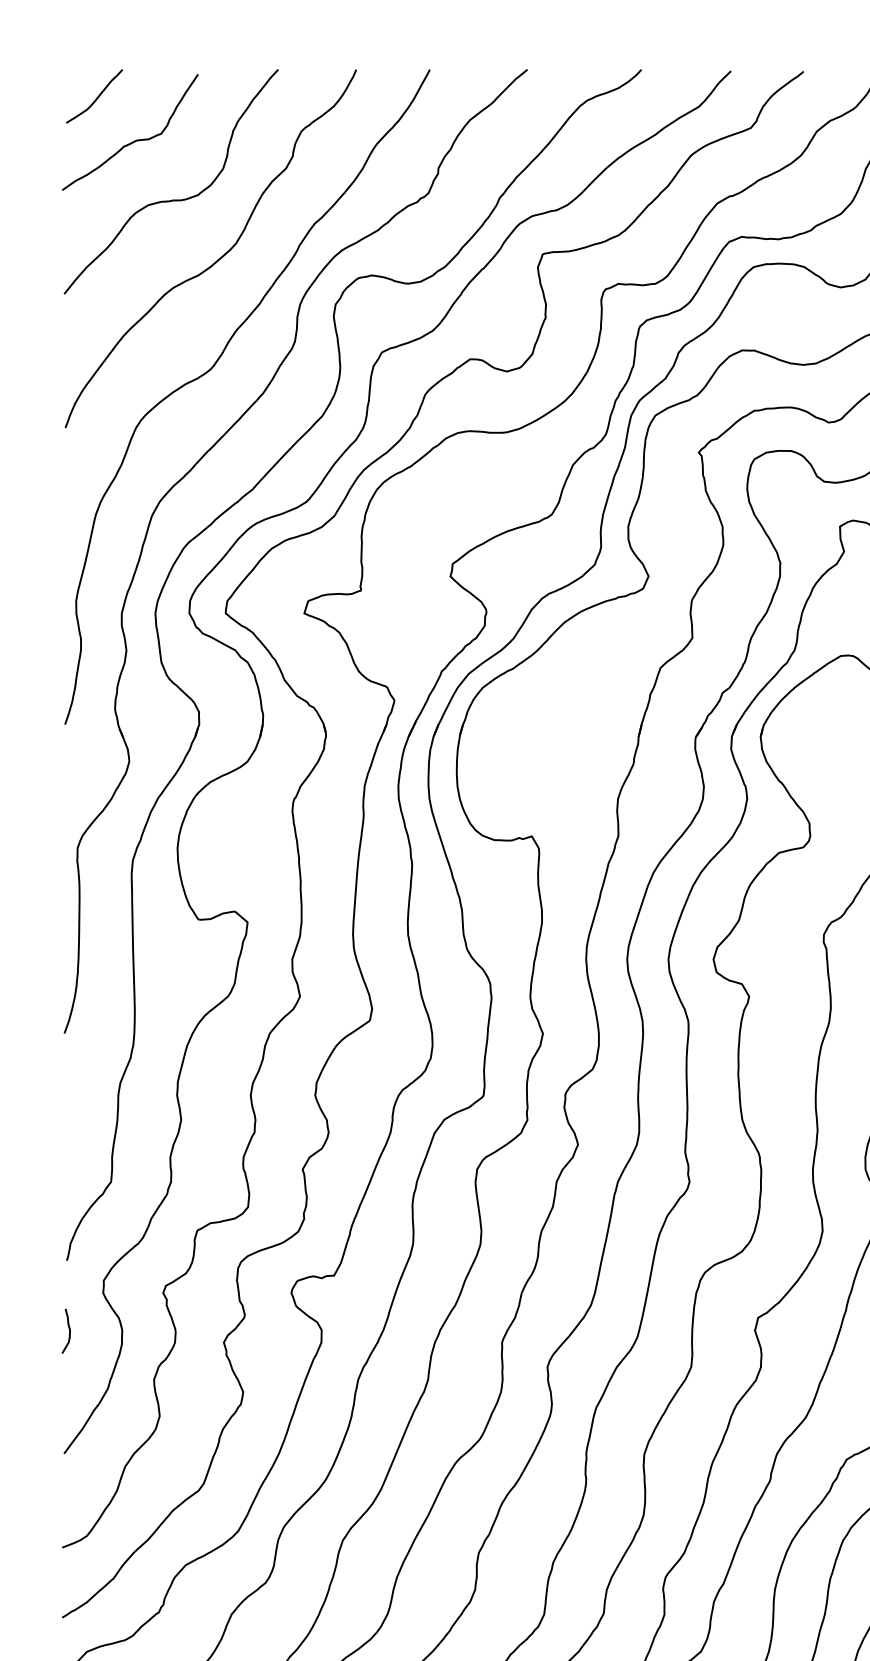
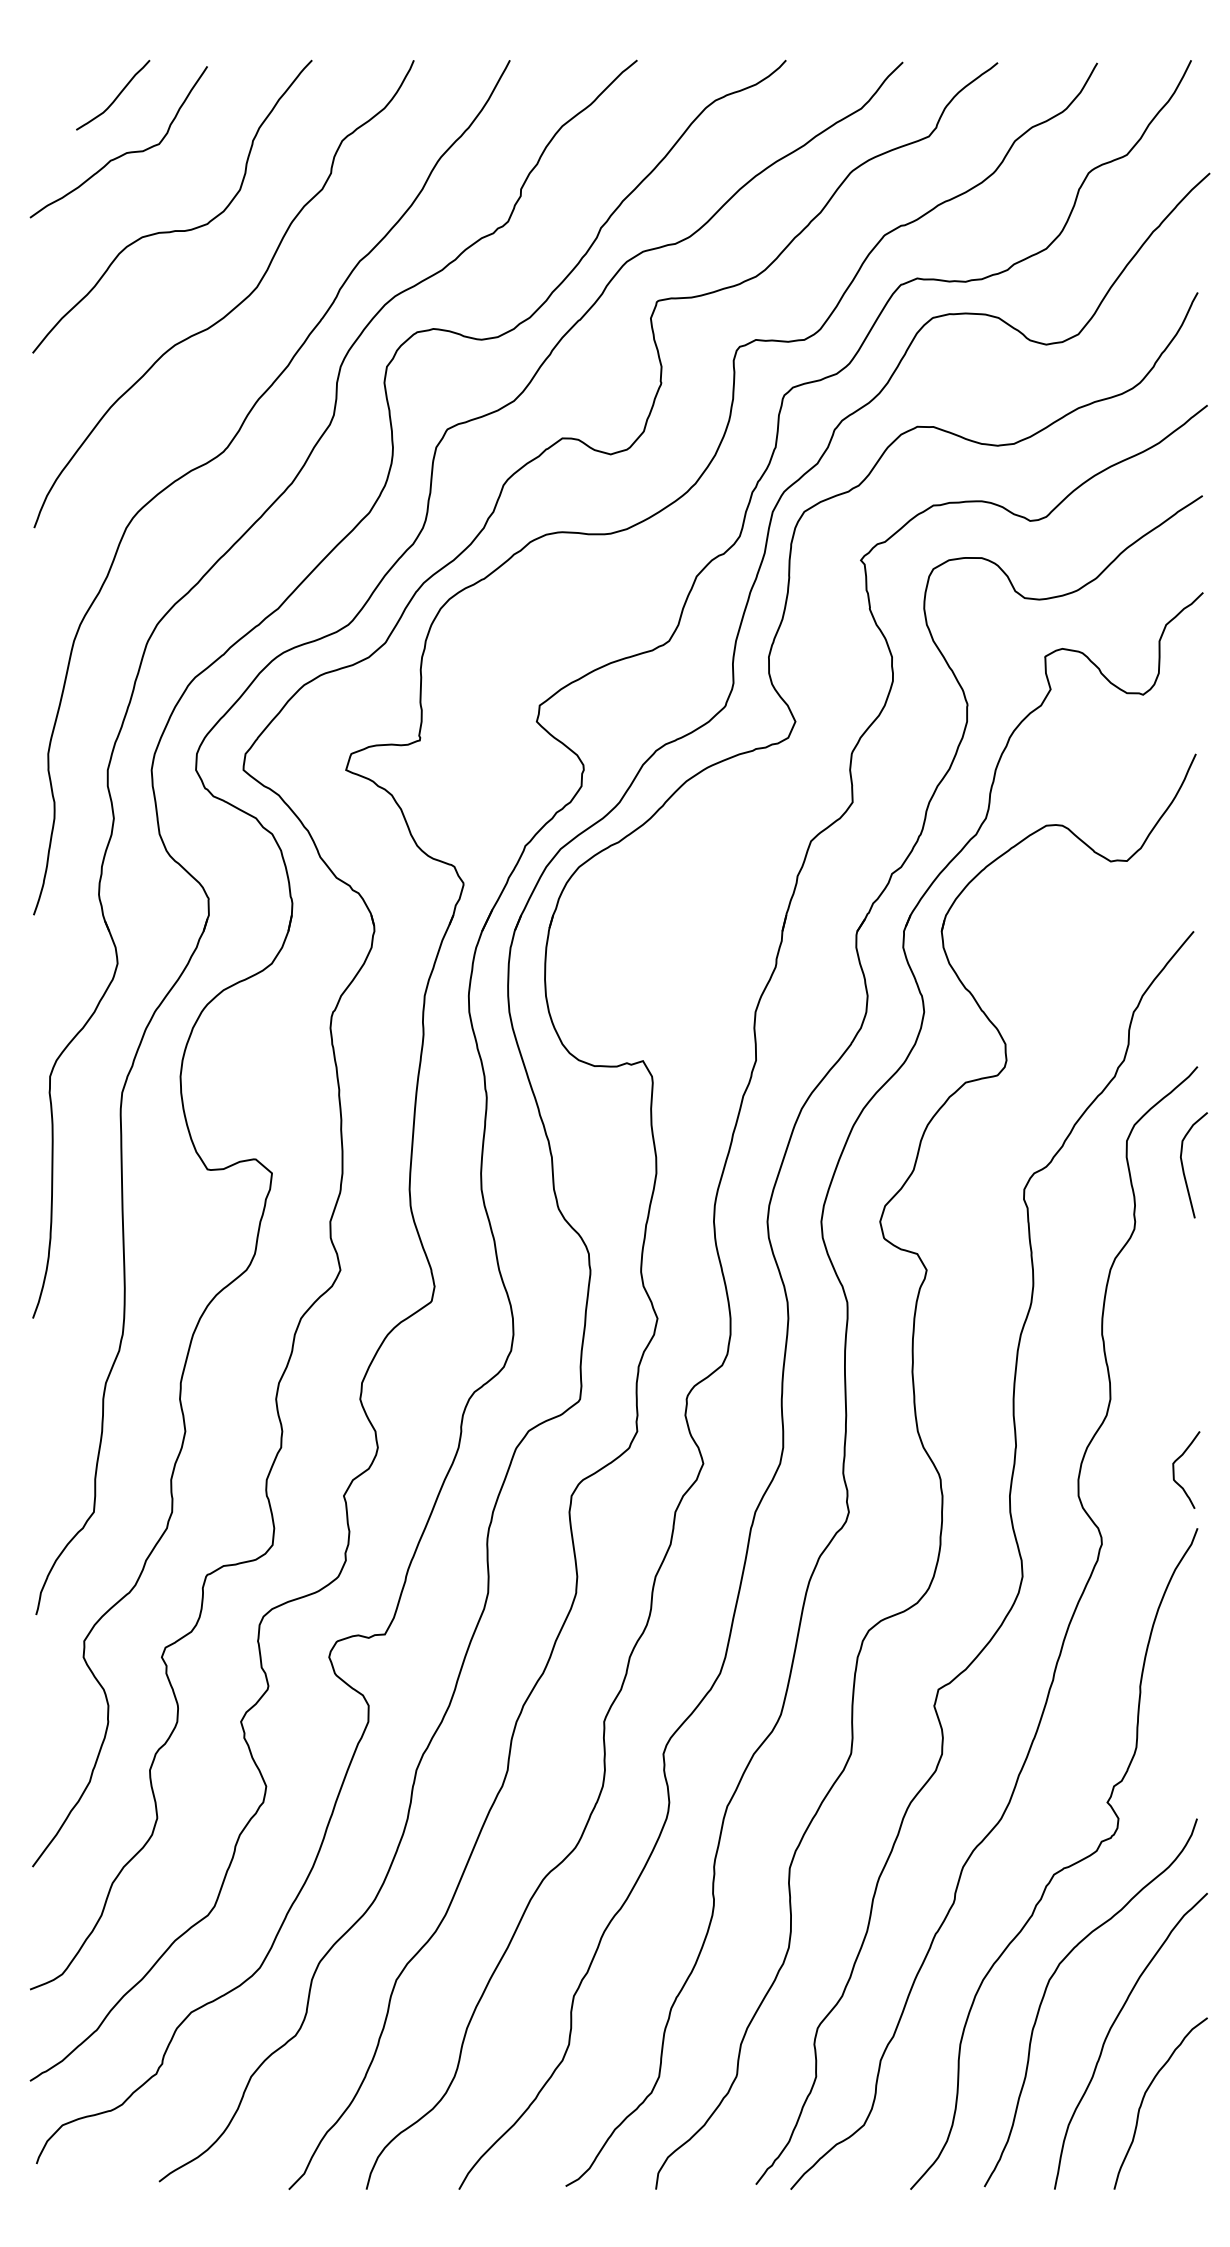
curve: (97, 97) -> (116, 96), moved
curve: (69, 1330) -> (39, 1706), removed

